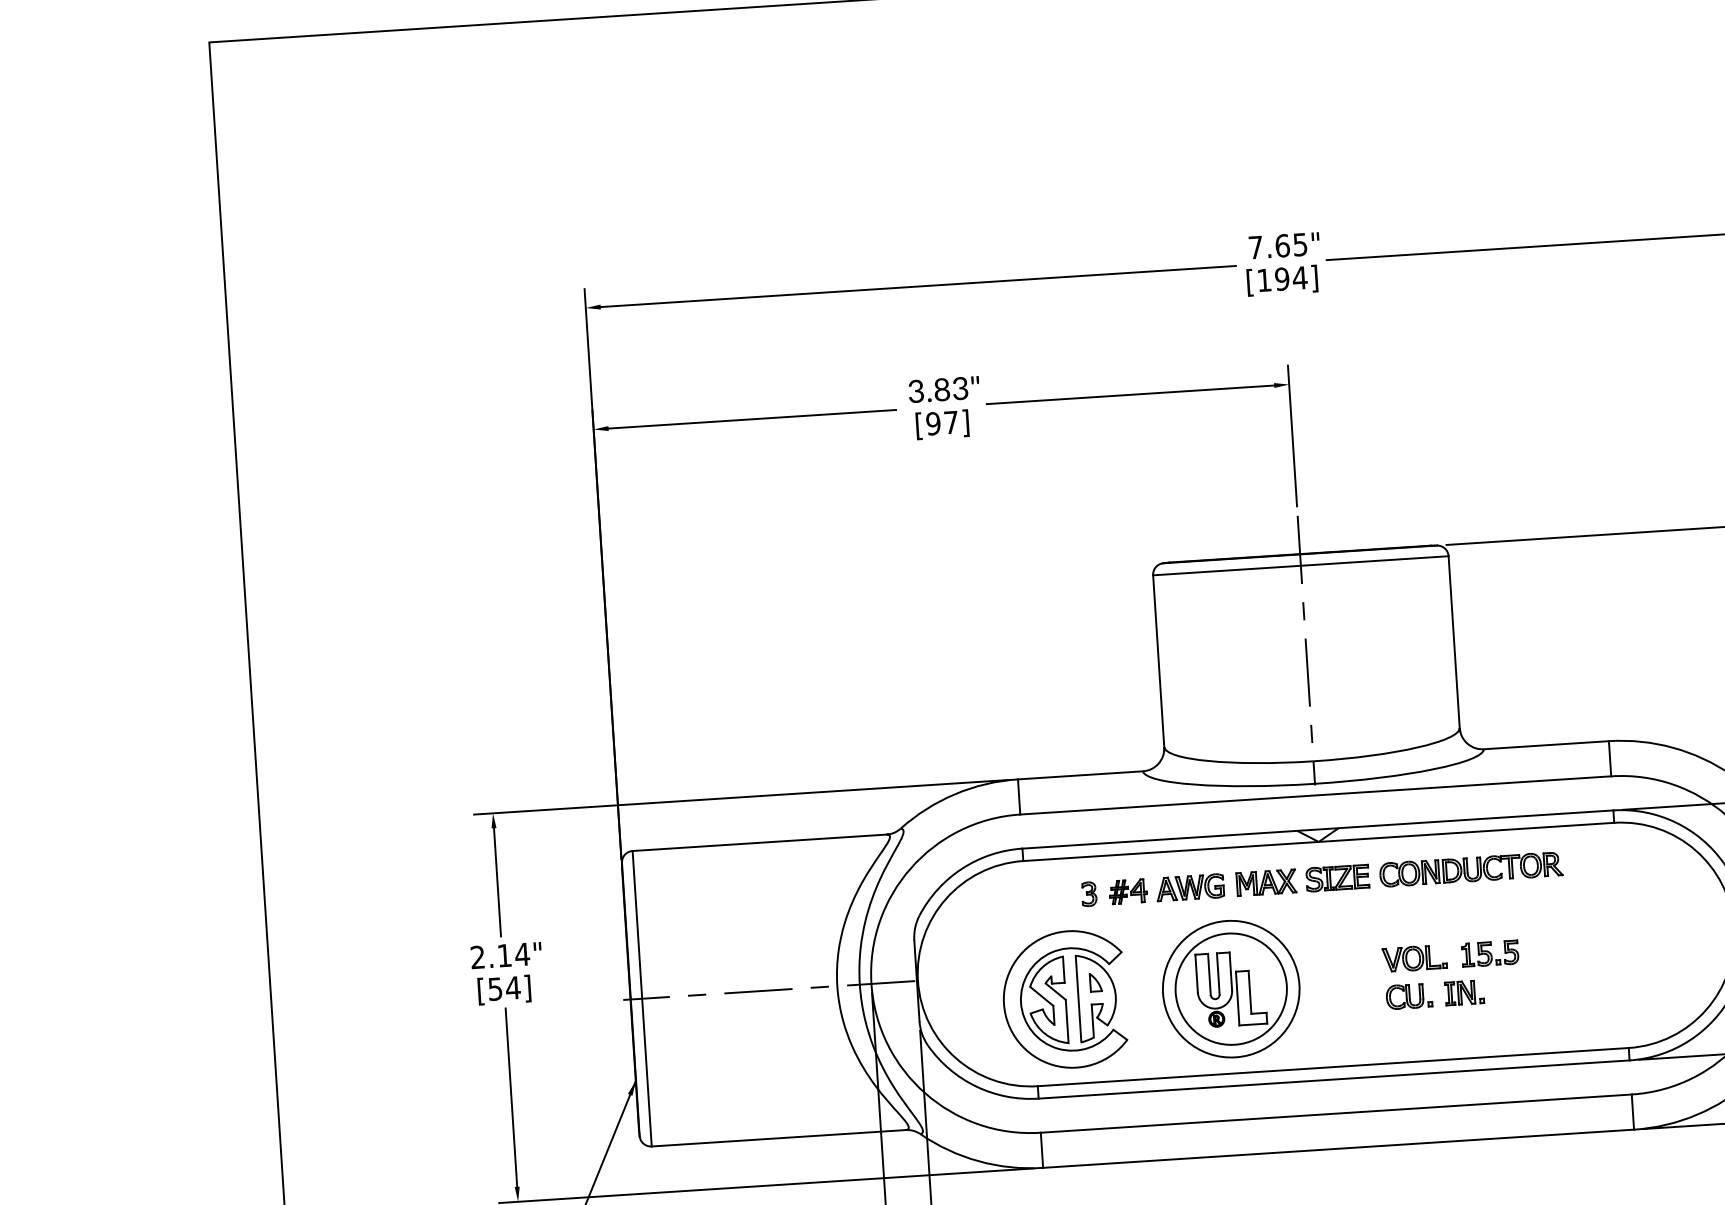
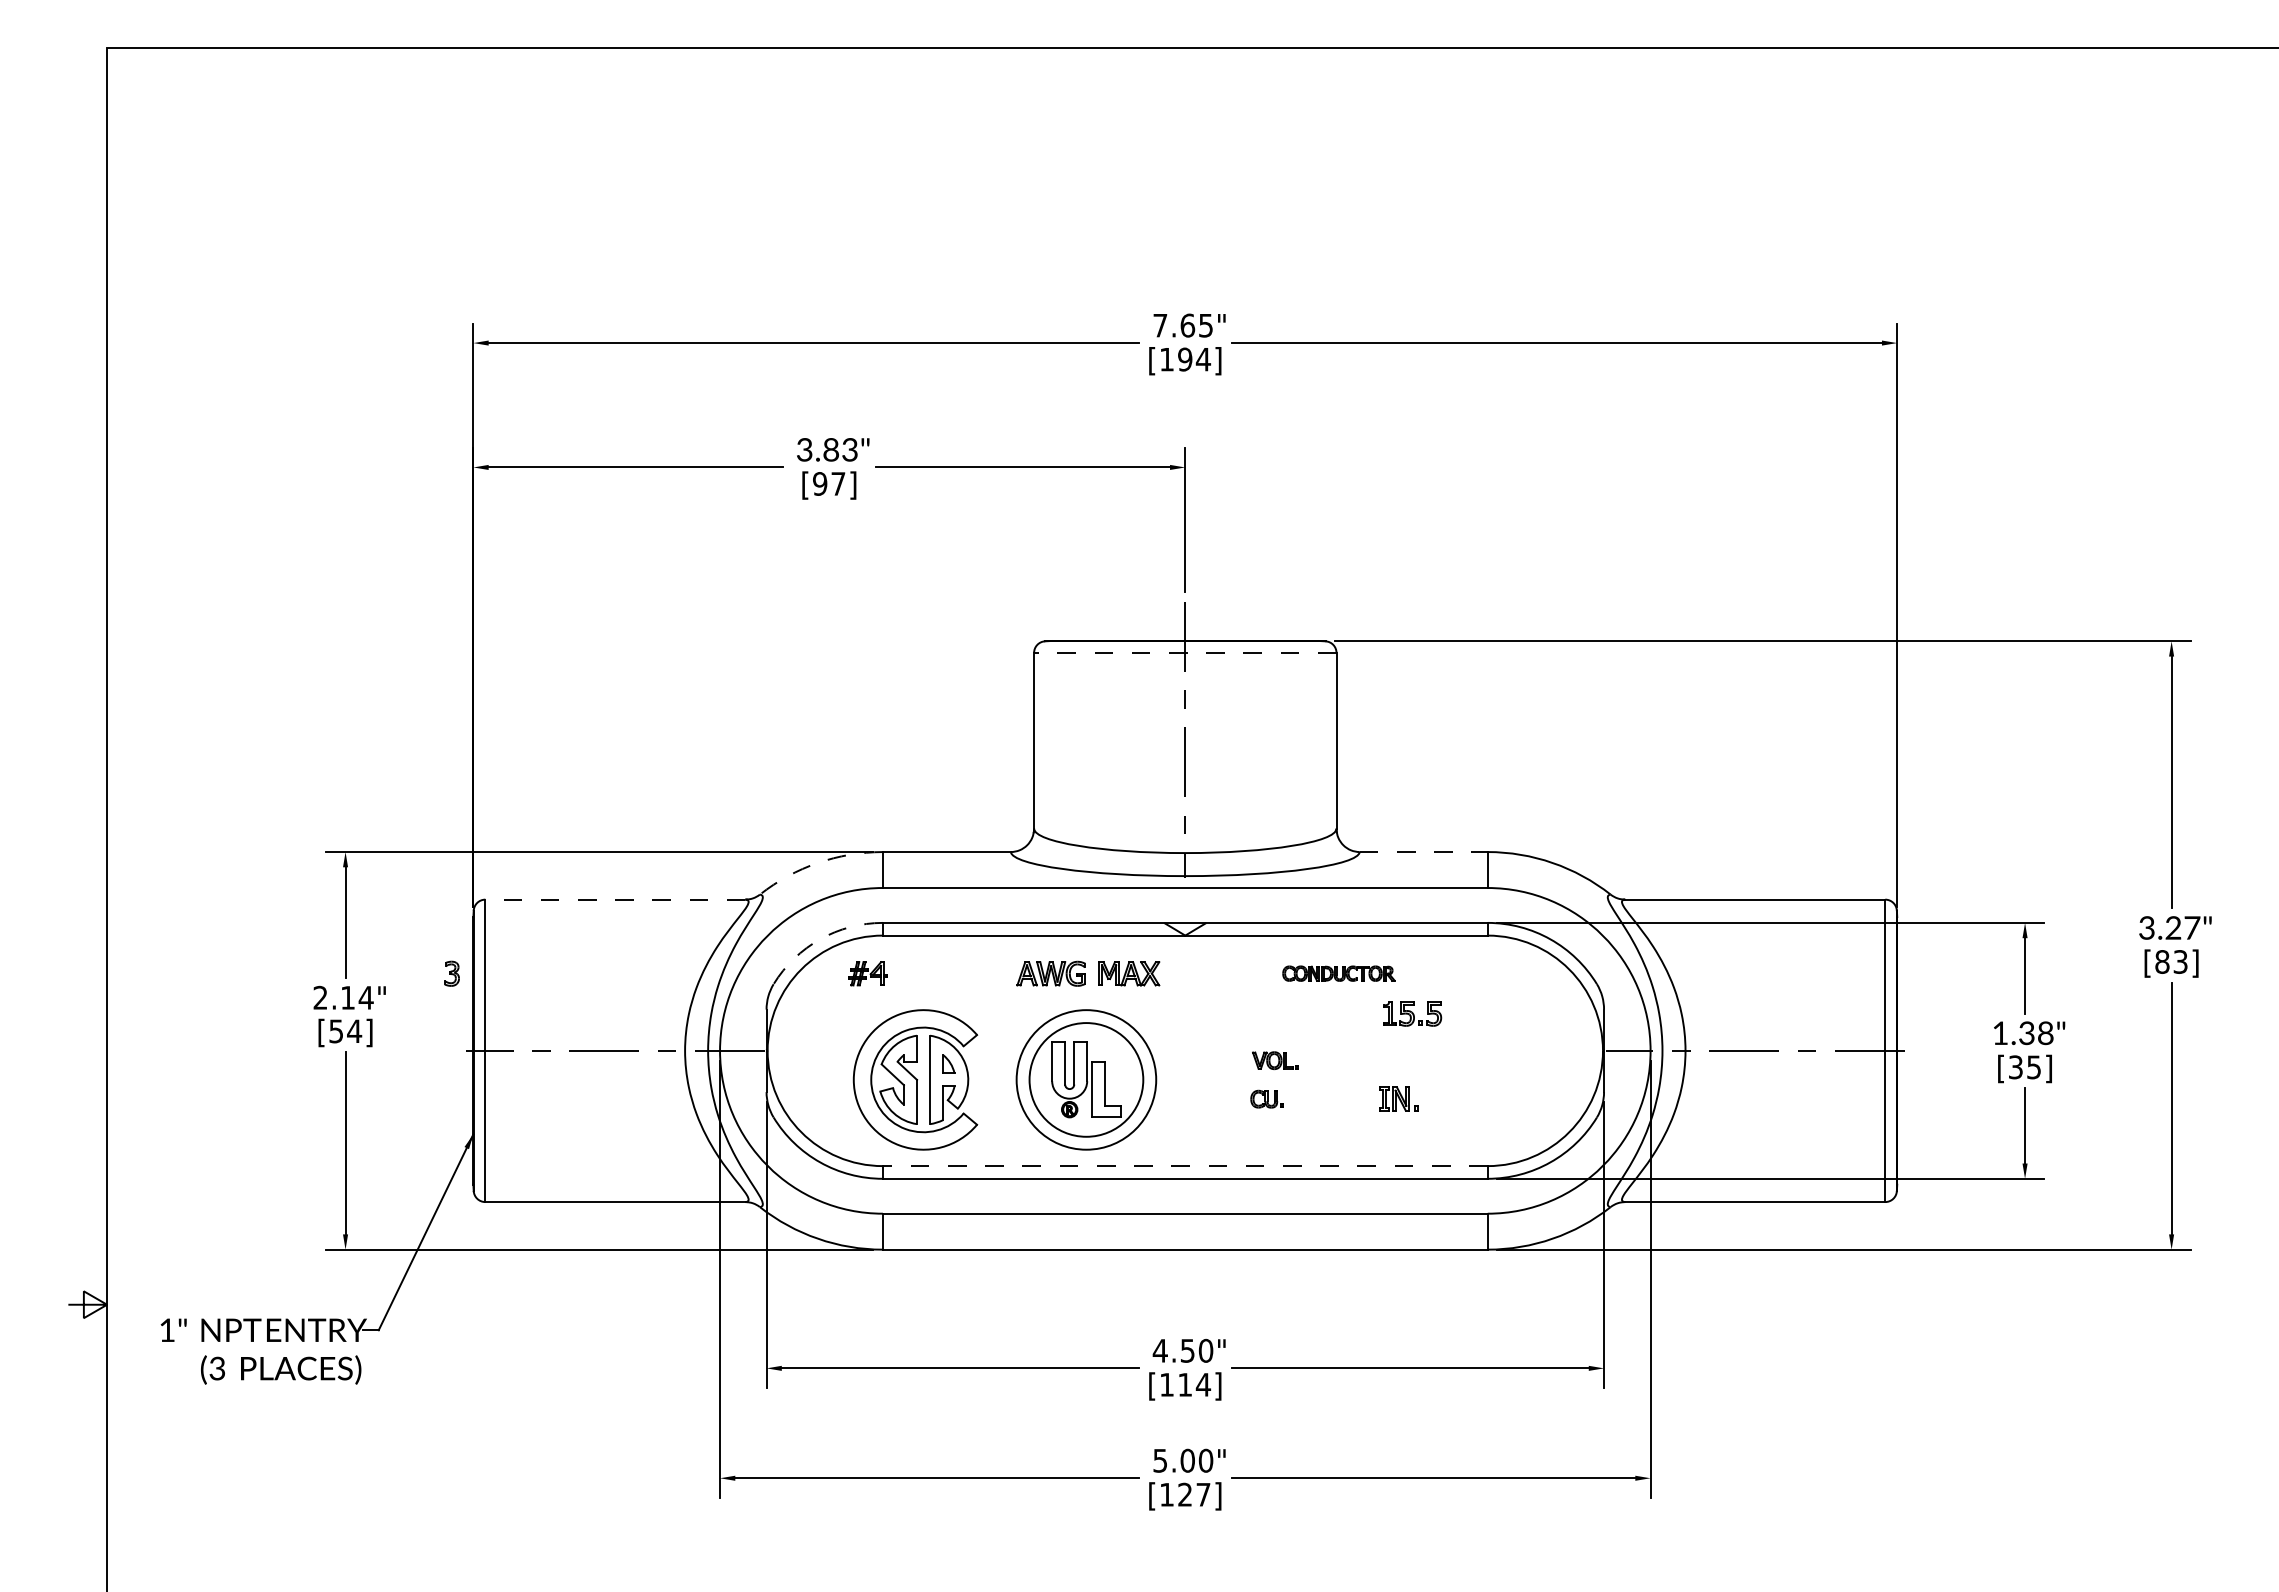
line: (1300, 565) -> (1184, 652), solid -> dashed
line: (1546, 745) -> (1423, 852), solid -> dashed
arc: (954, 793) -> (817, 862), solid -> dashed
line: (758, 842) -> (614, 899), solid -> dashed
arc: (962, 868) -> (820, 939), solid -> dashed
part: (1470, 869) -> (1338, 973), size x0.6
part: (1336, 877) -> (1201, 973), removed
part: (1127, 891) -> (867, 973), moved
part: (1088, 893) -> (451, 973), moved
part: (1489, 953) -> (1412, 1013), moved
part: (1414, 958) -> (1275, 1060), size x0.7
part: (1464, 992) -> (1398, 1098), moved
part: (1408, 996) -> (1266, 1099), size x0.7
line: (1332, 1067) -> (1184, 1166), solid -> dashed

